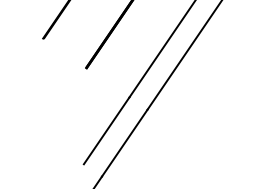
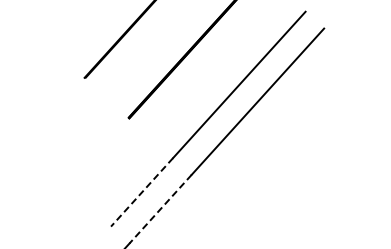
line: (106, 131) -> (141, 192), solid -> dashed
line: (124, 143) -> (160, 209), solid -> dashed

